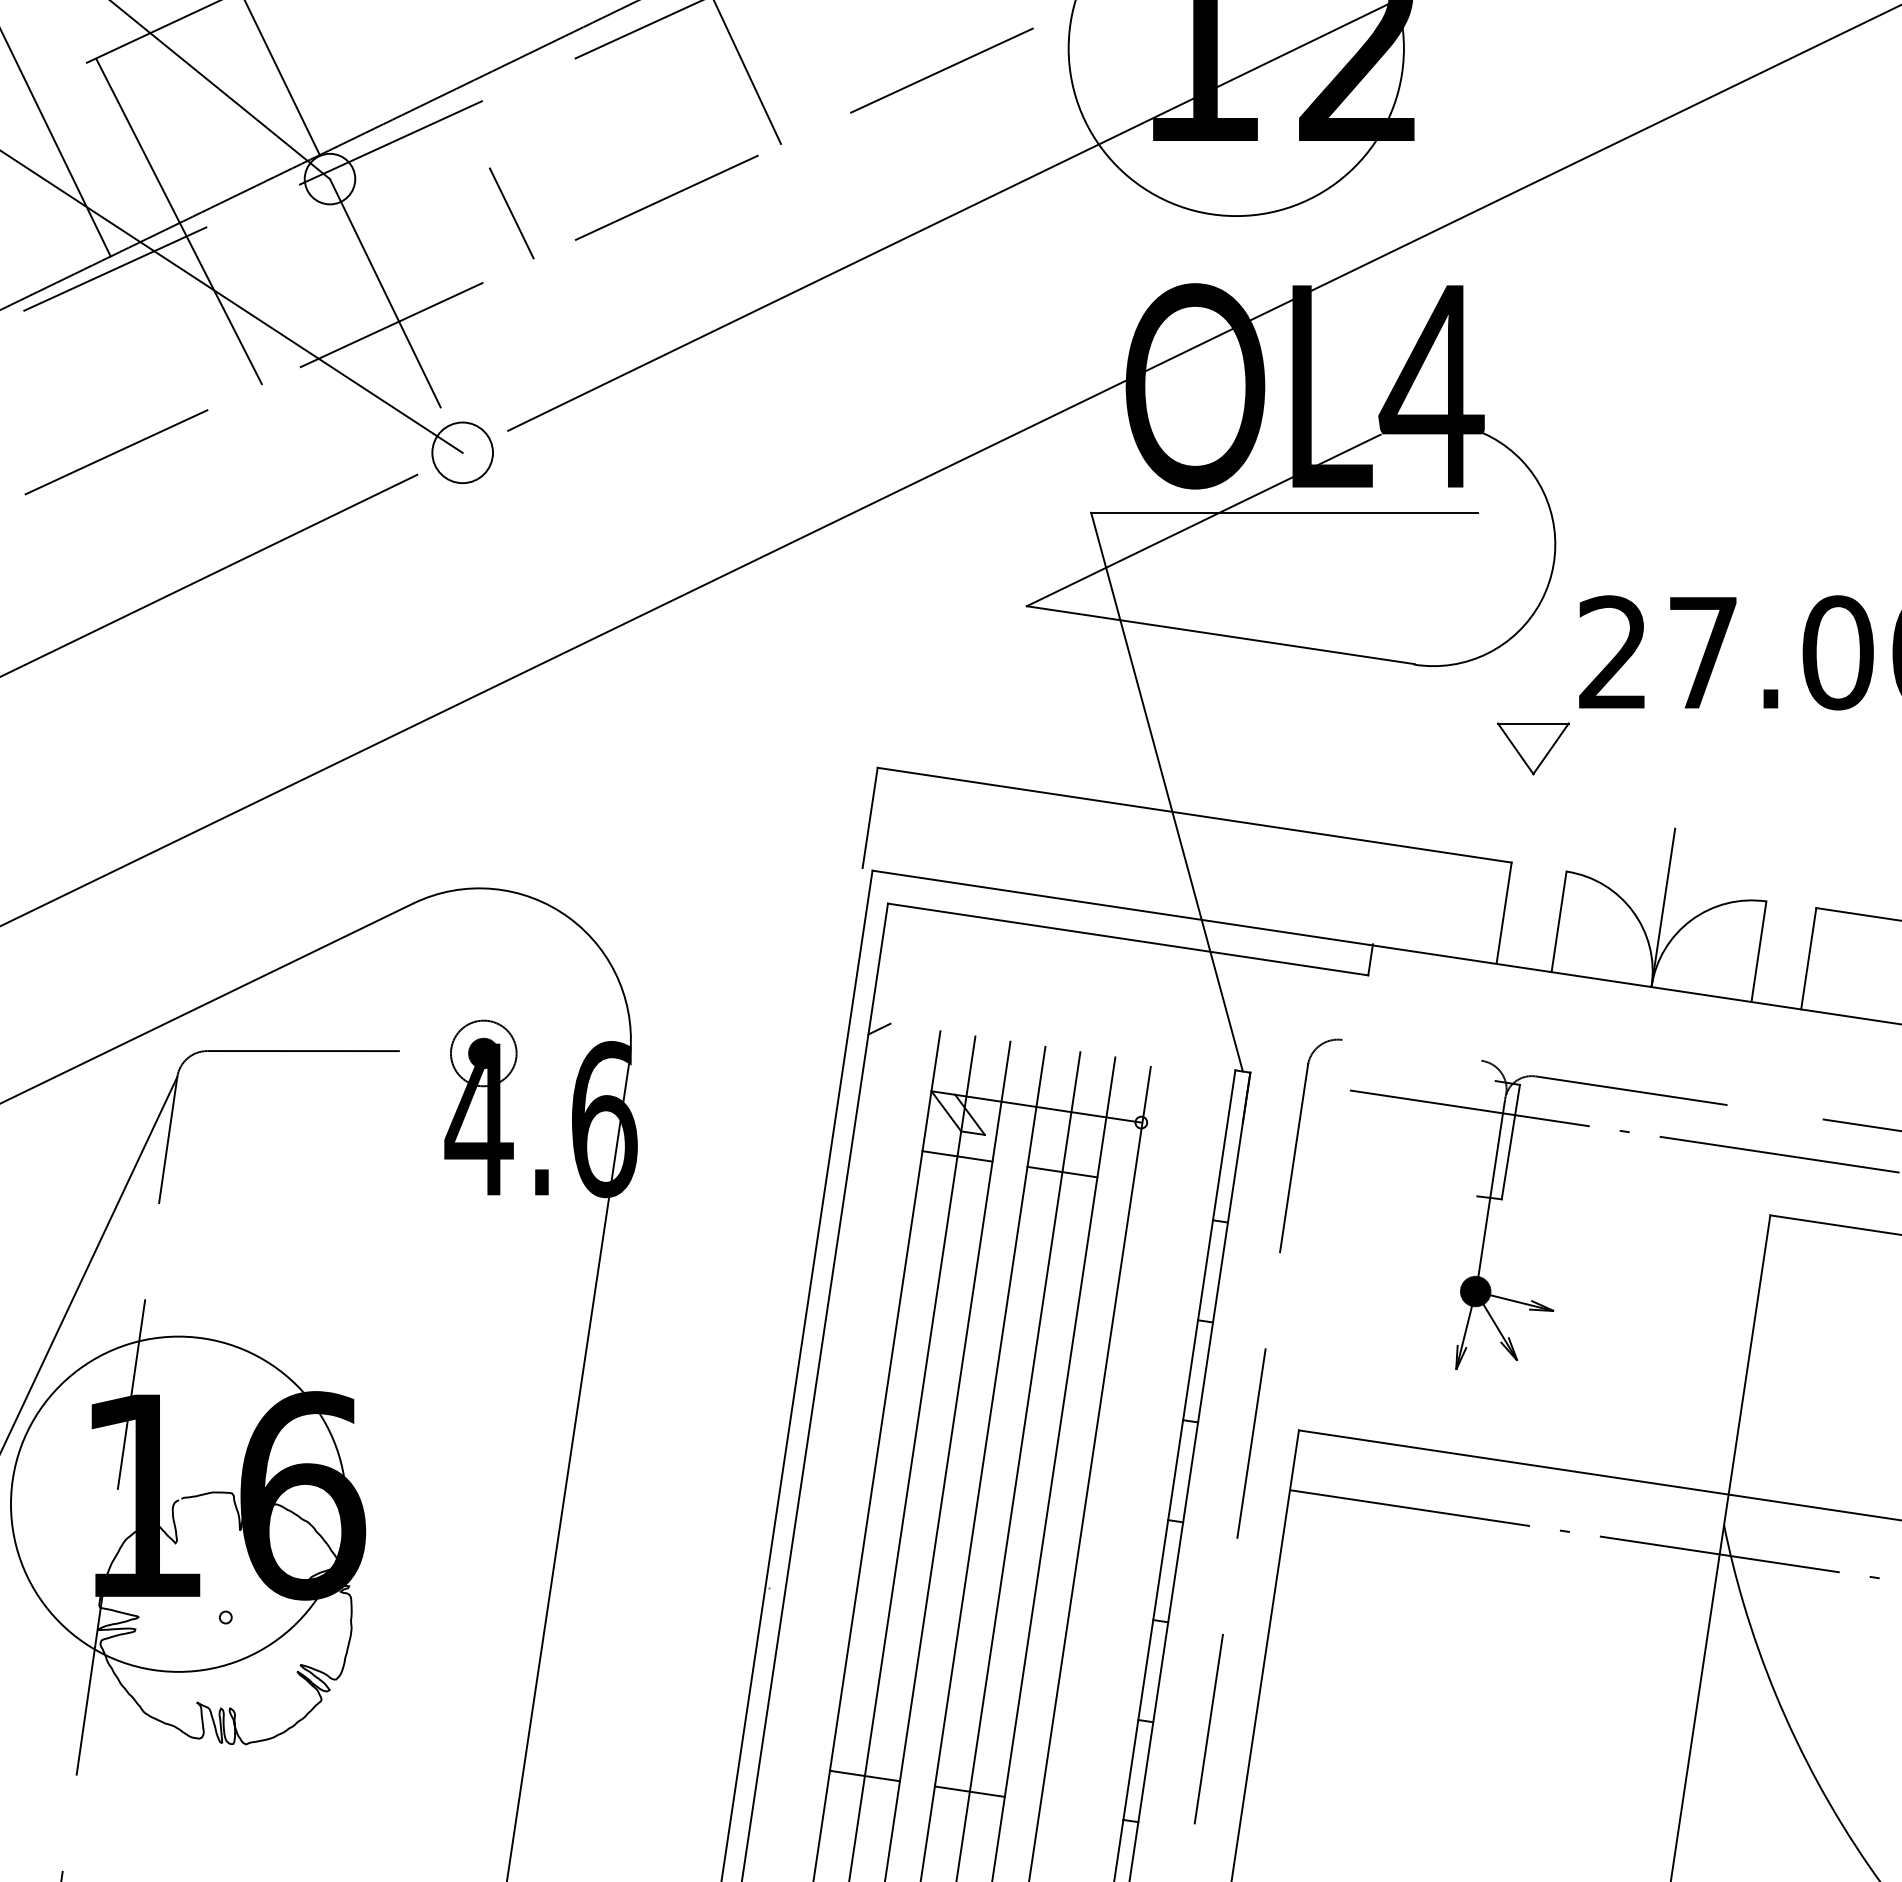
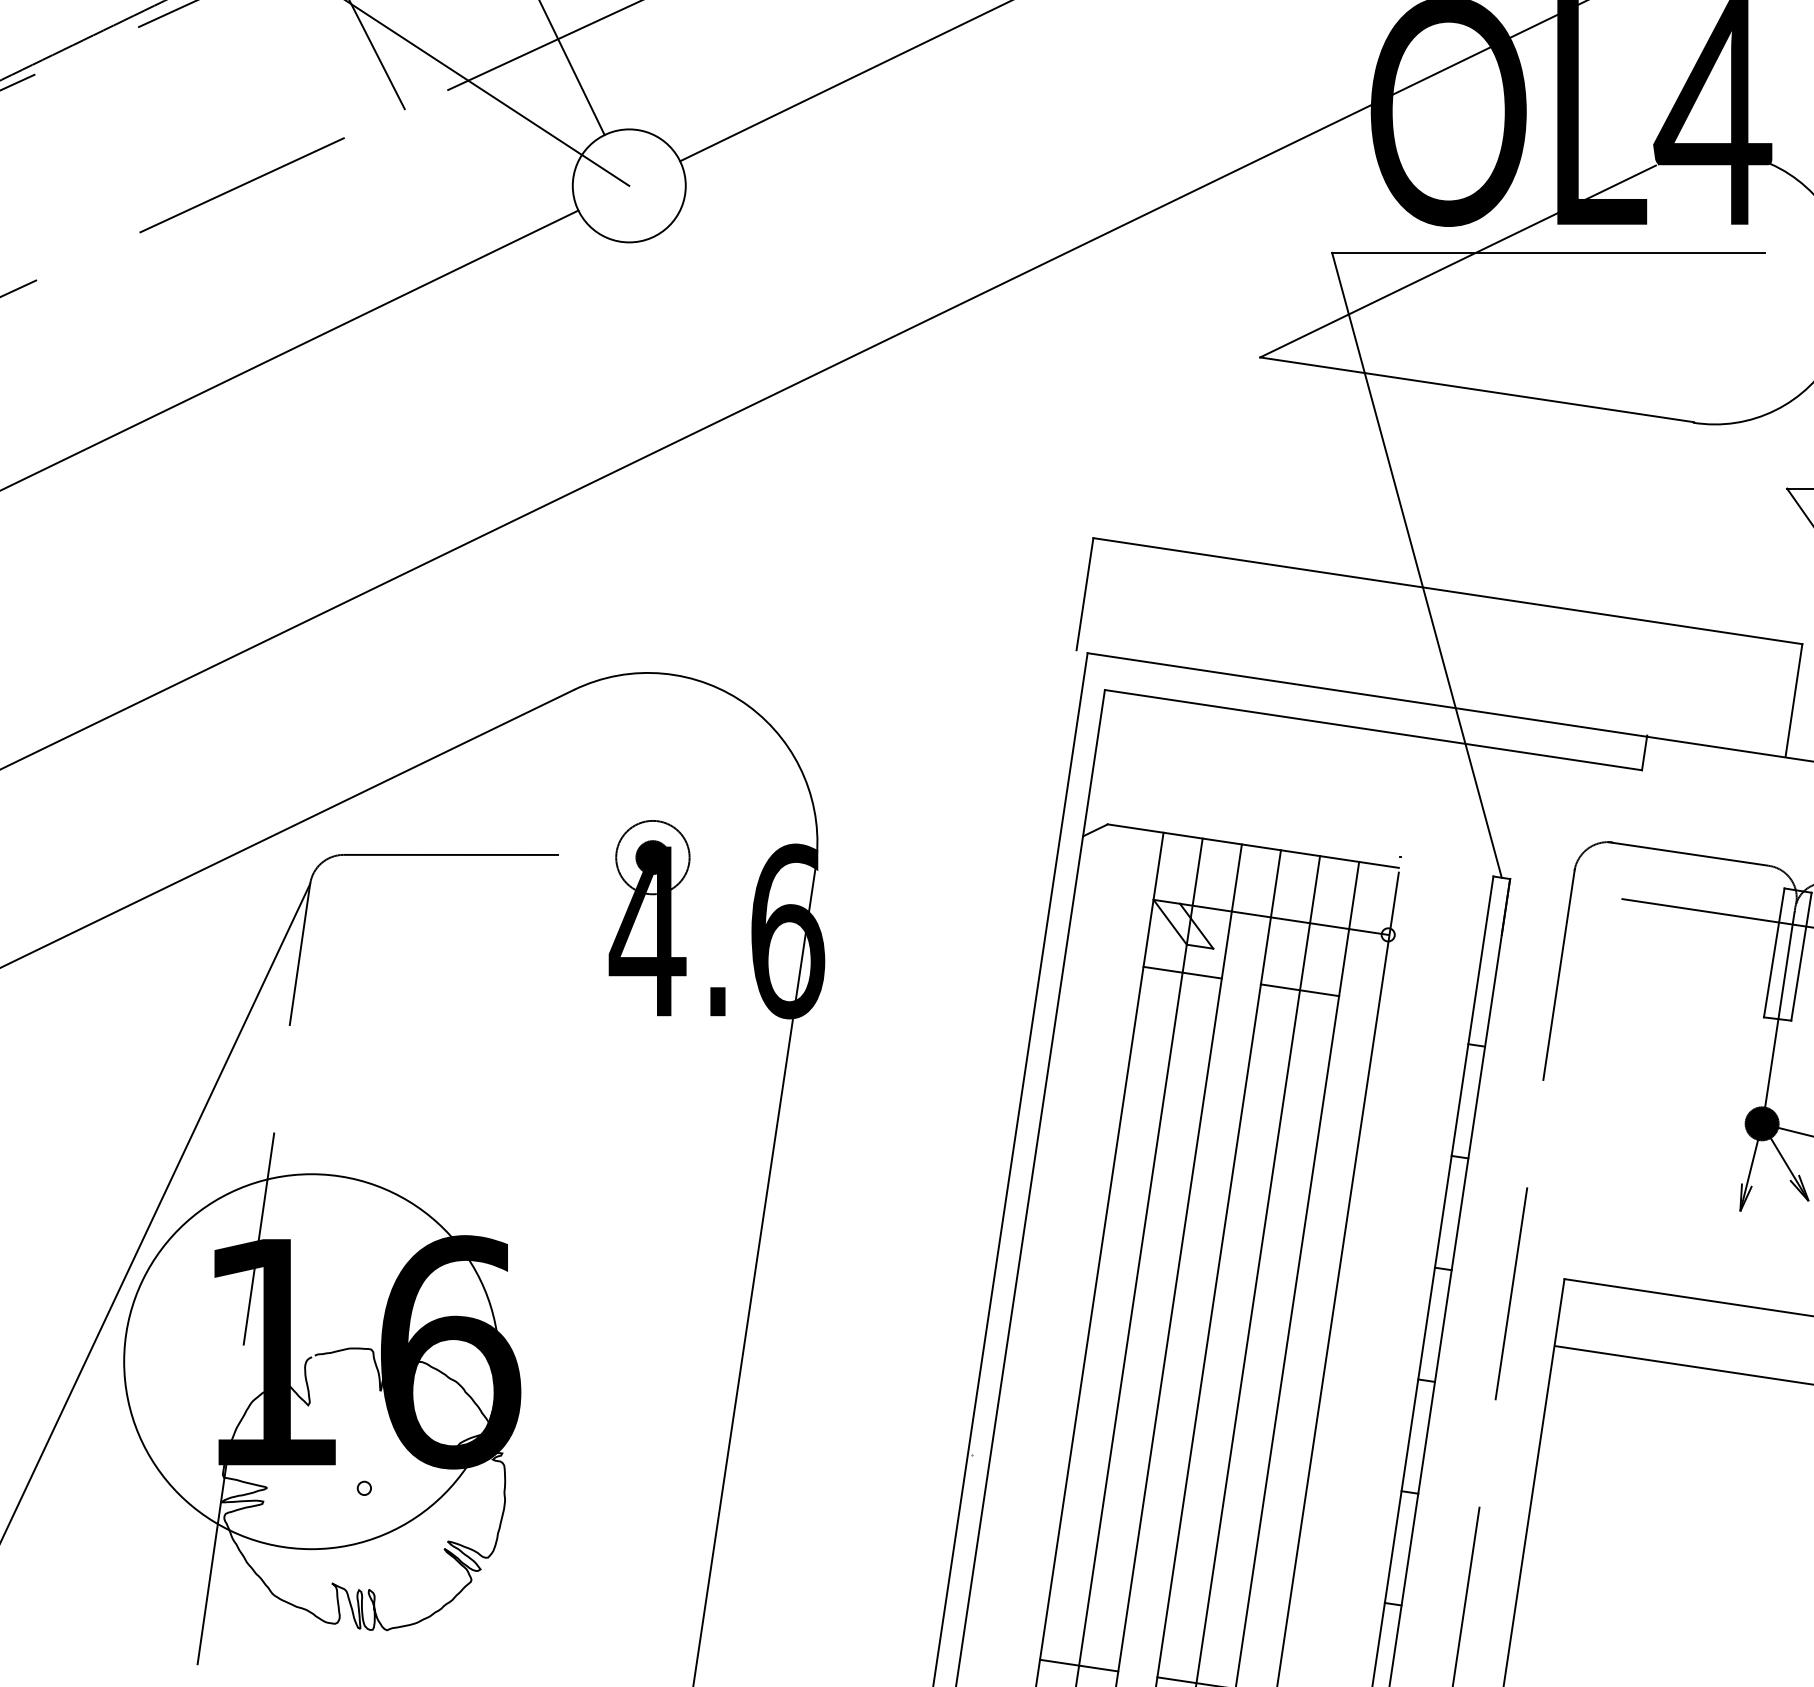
circle: (462, 452) -> (629, 185), size x1.67
line: (1020, 1042) -> (1253, 845), added
line: (1409, 1049) -> (1688, 853), added
line: (1486, 1138) -> (1774, 952), added

